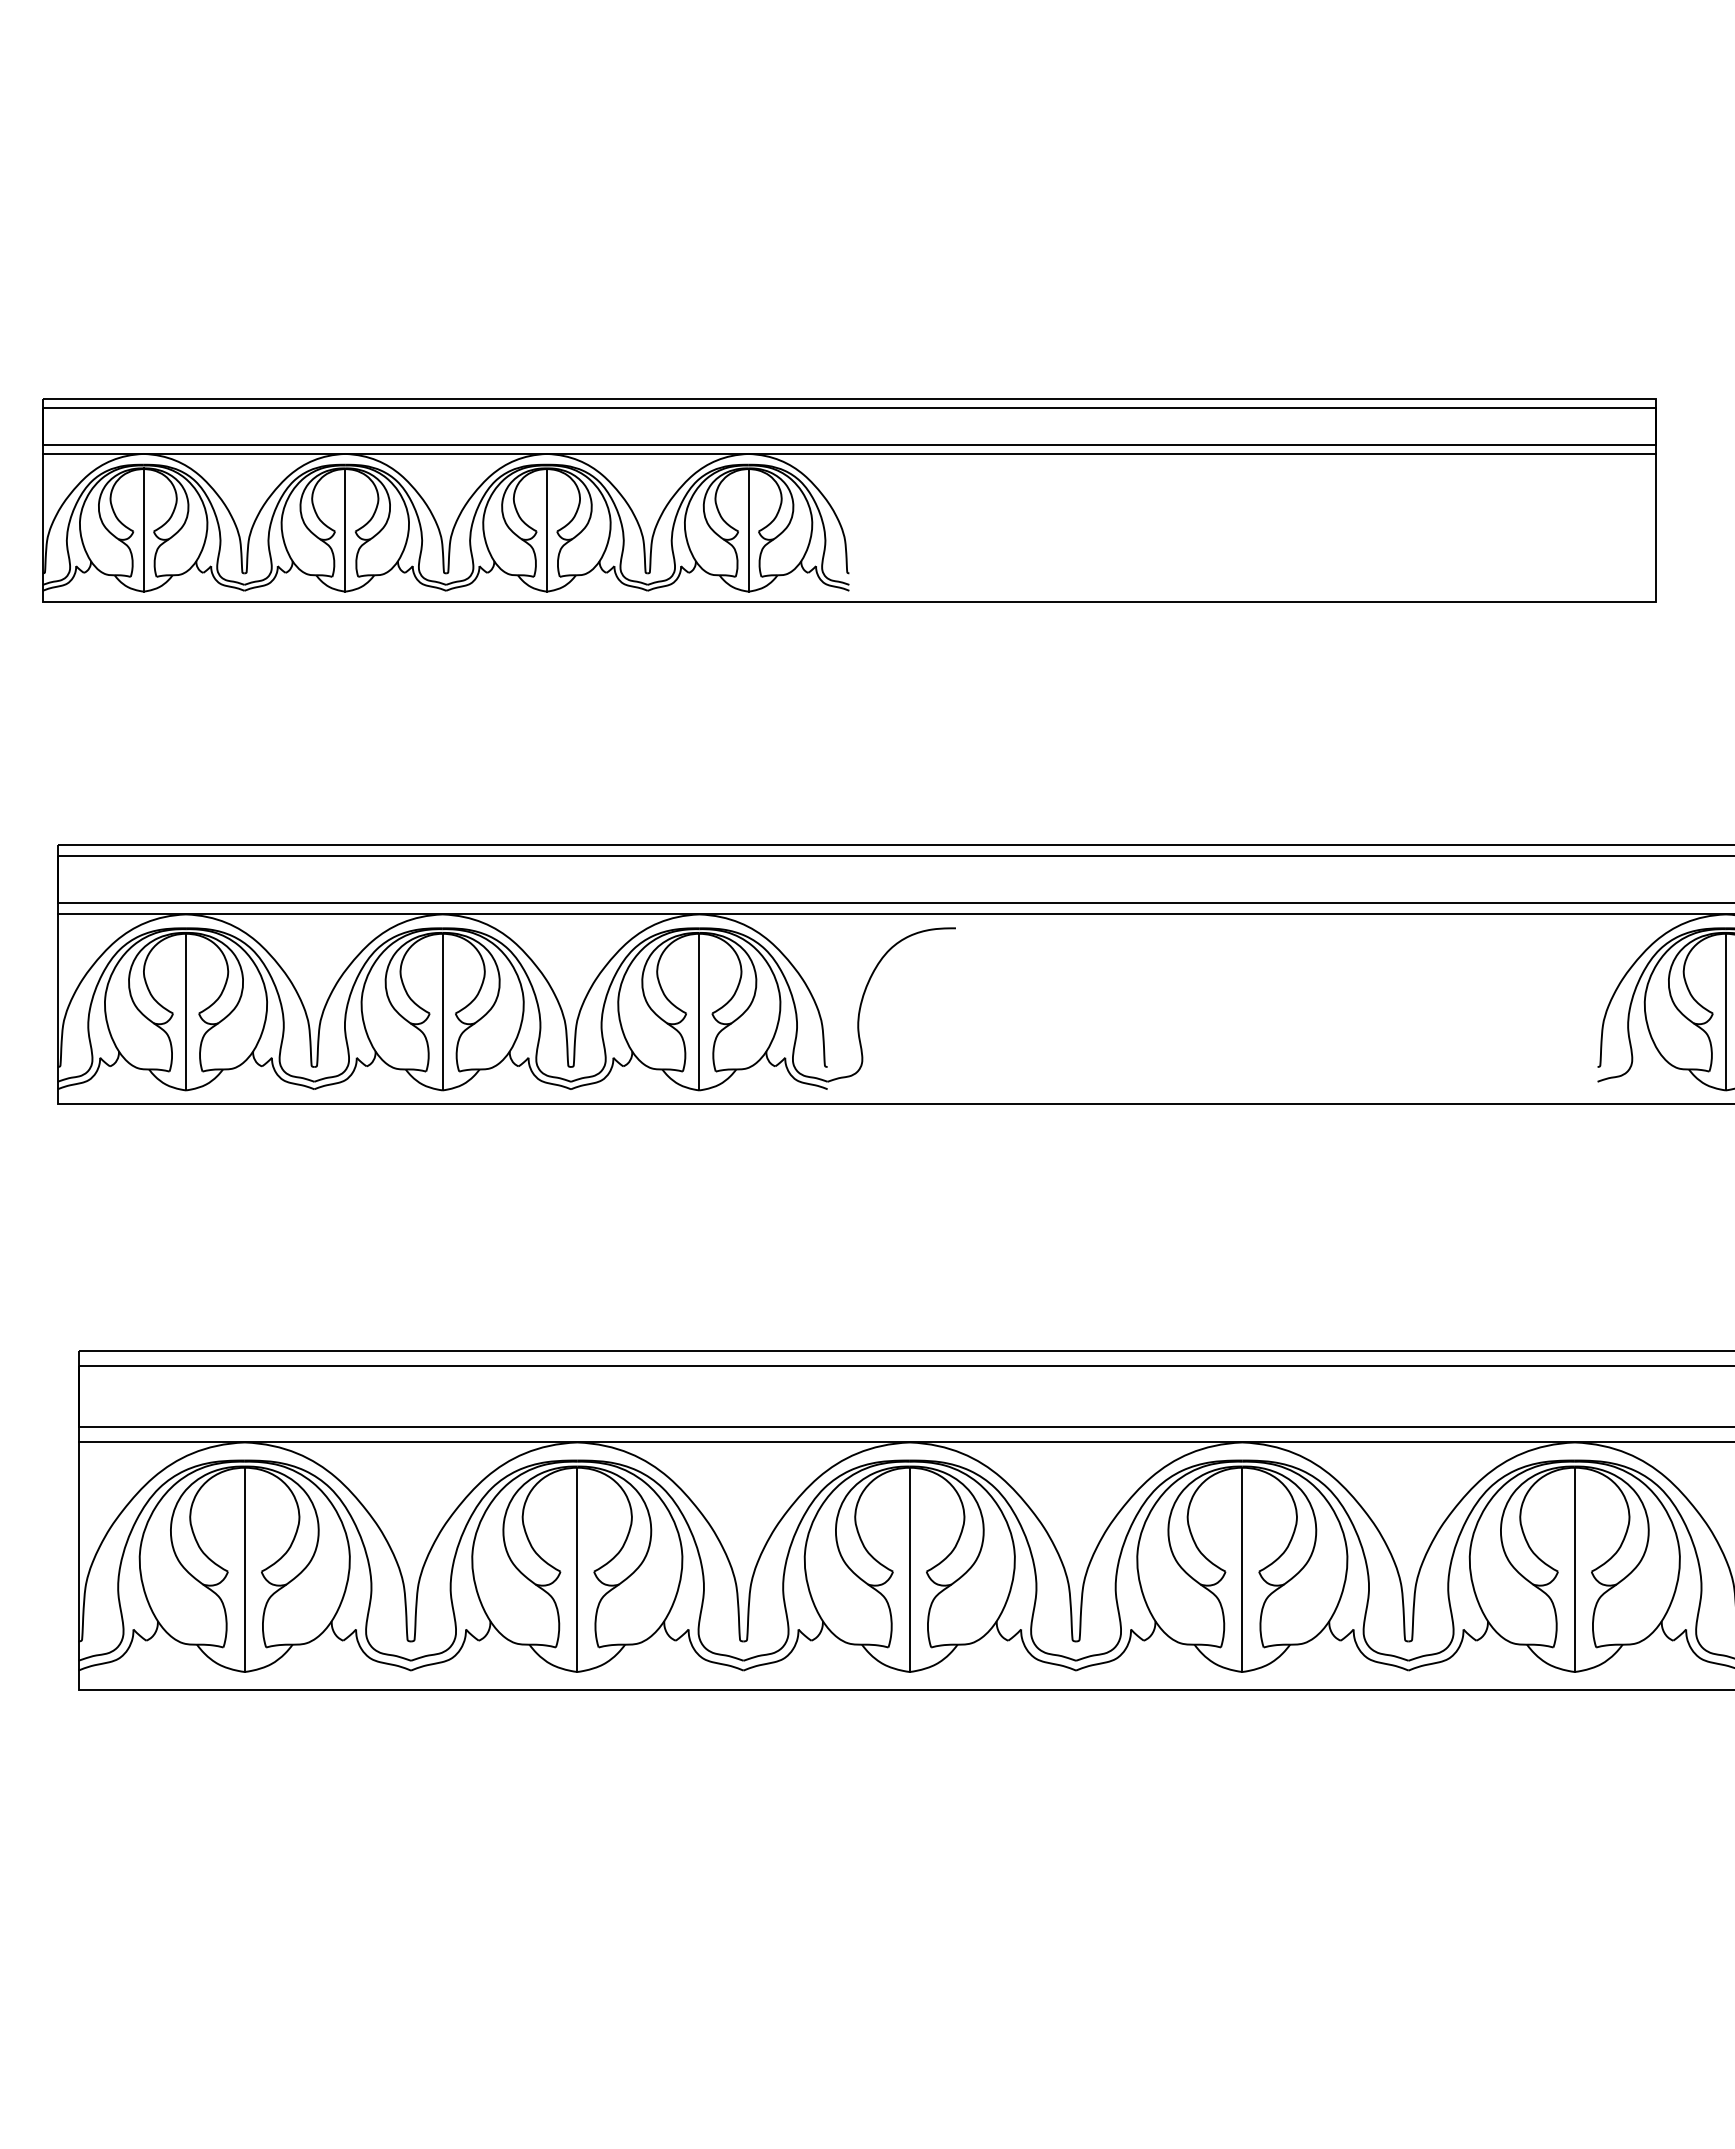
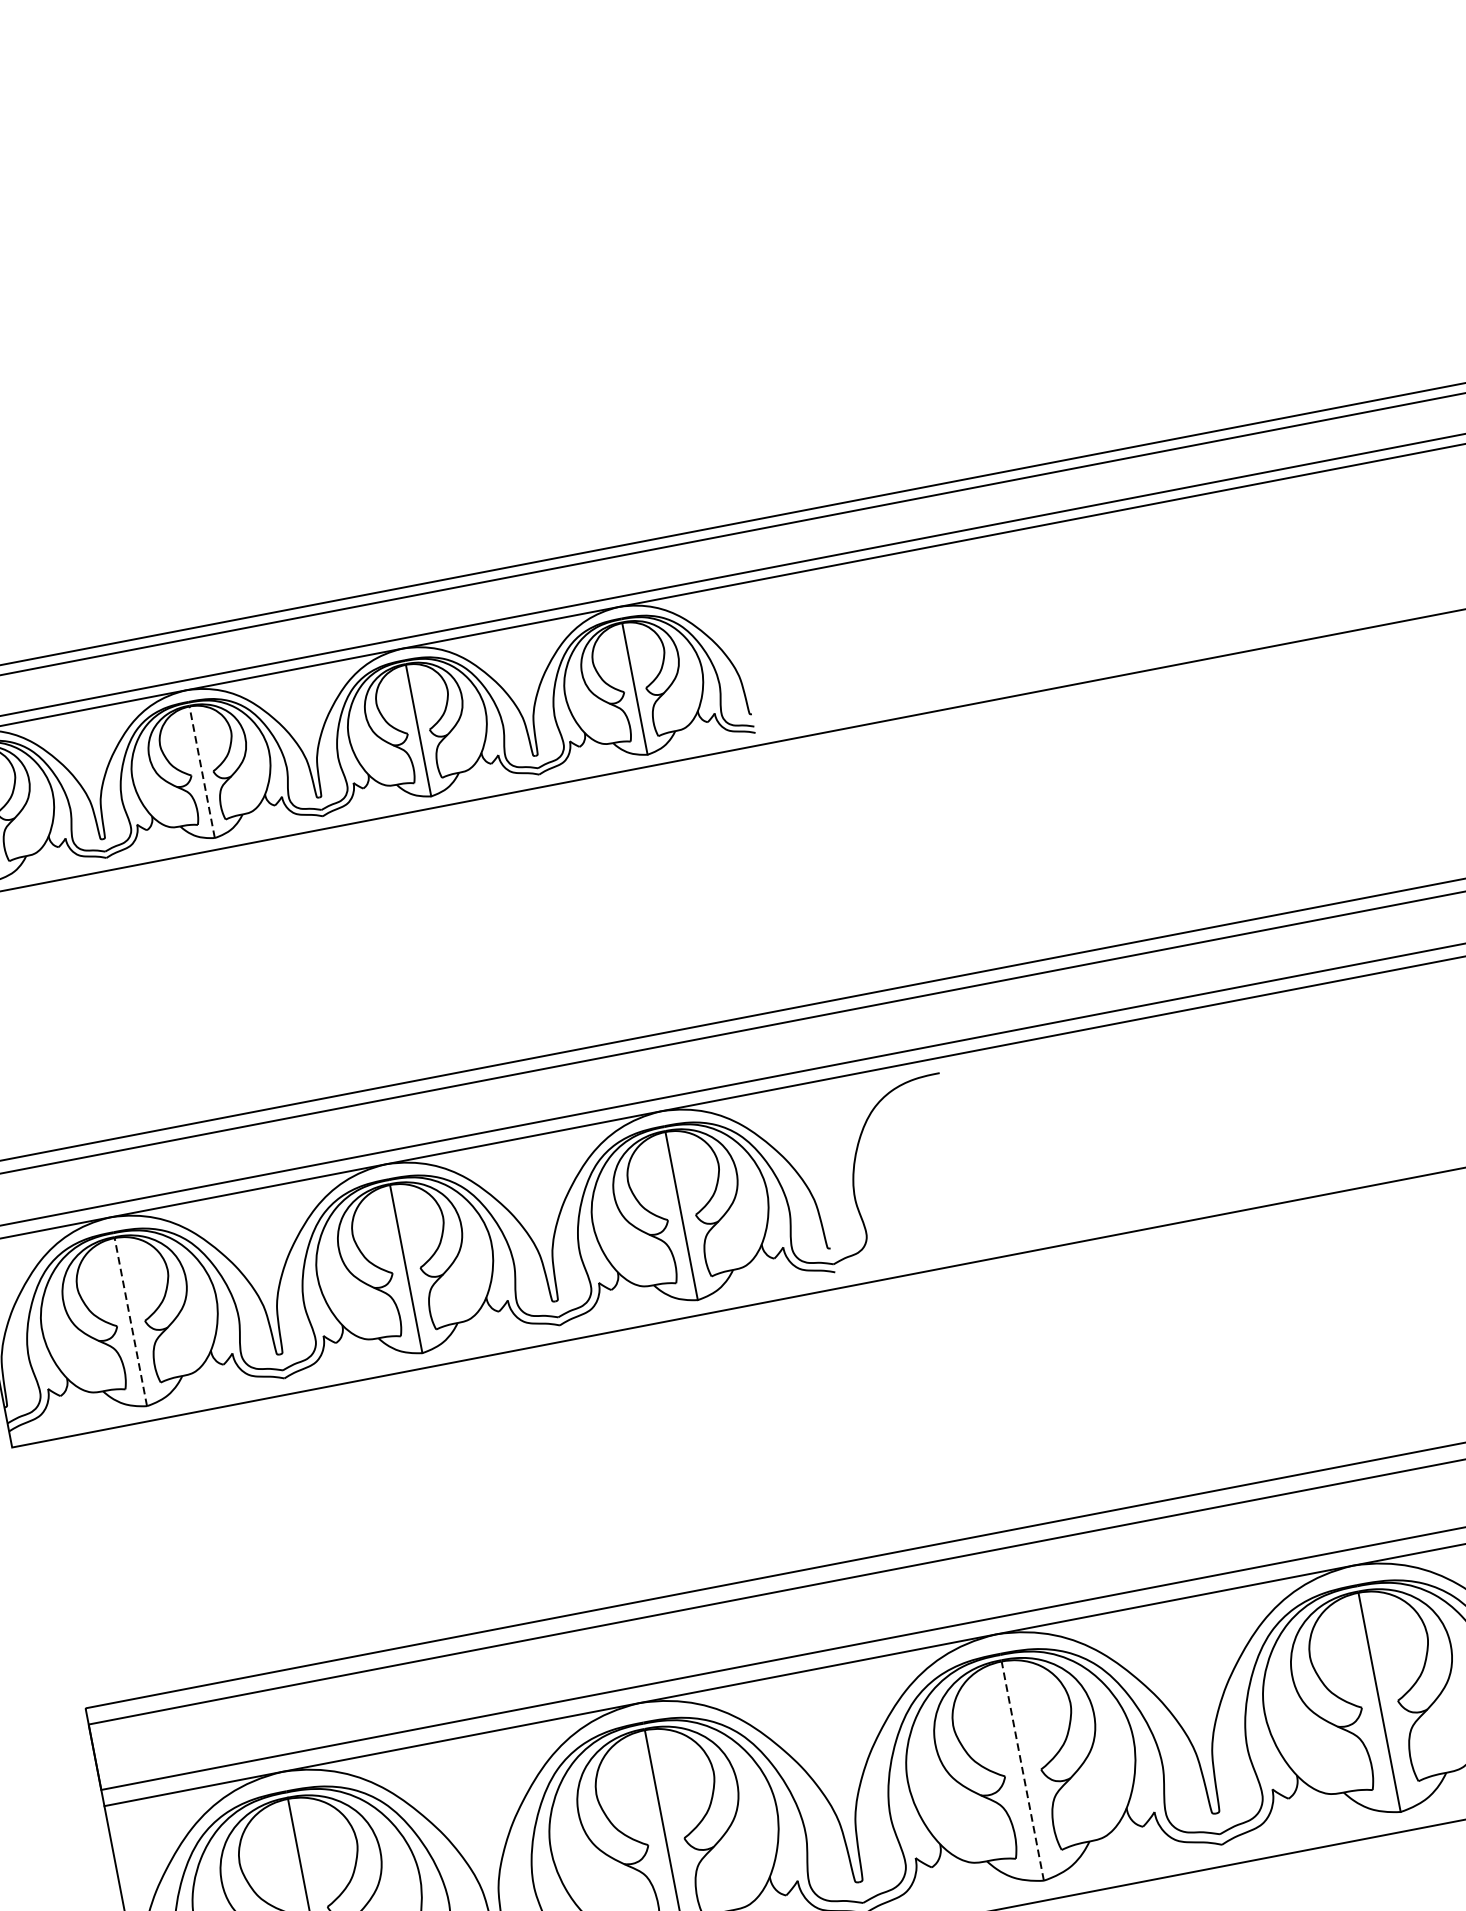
line: (345, 529) -> (202, 771), solid -> dashed
line: (186, 1011) -> (131, 1321), solid -> dashed
line: (909, 1569) -> (1022, 1770), solid -> dashed

